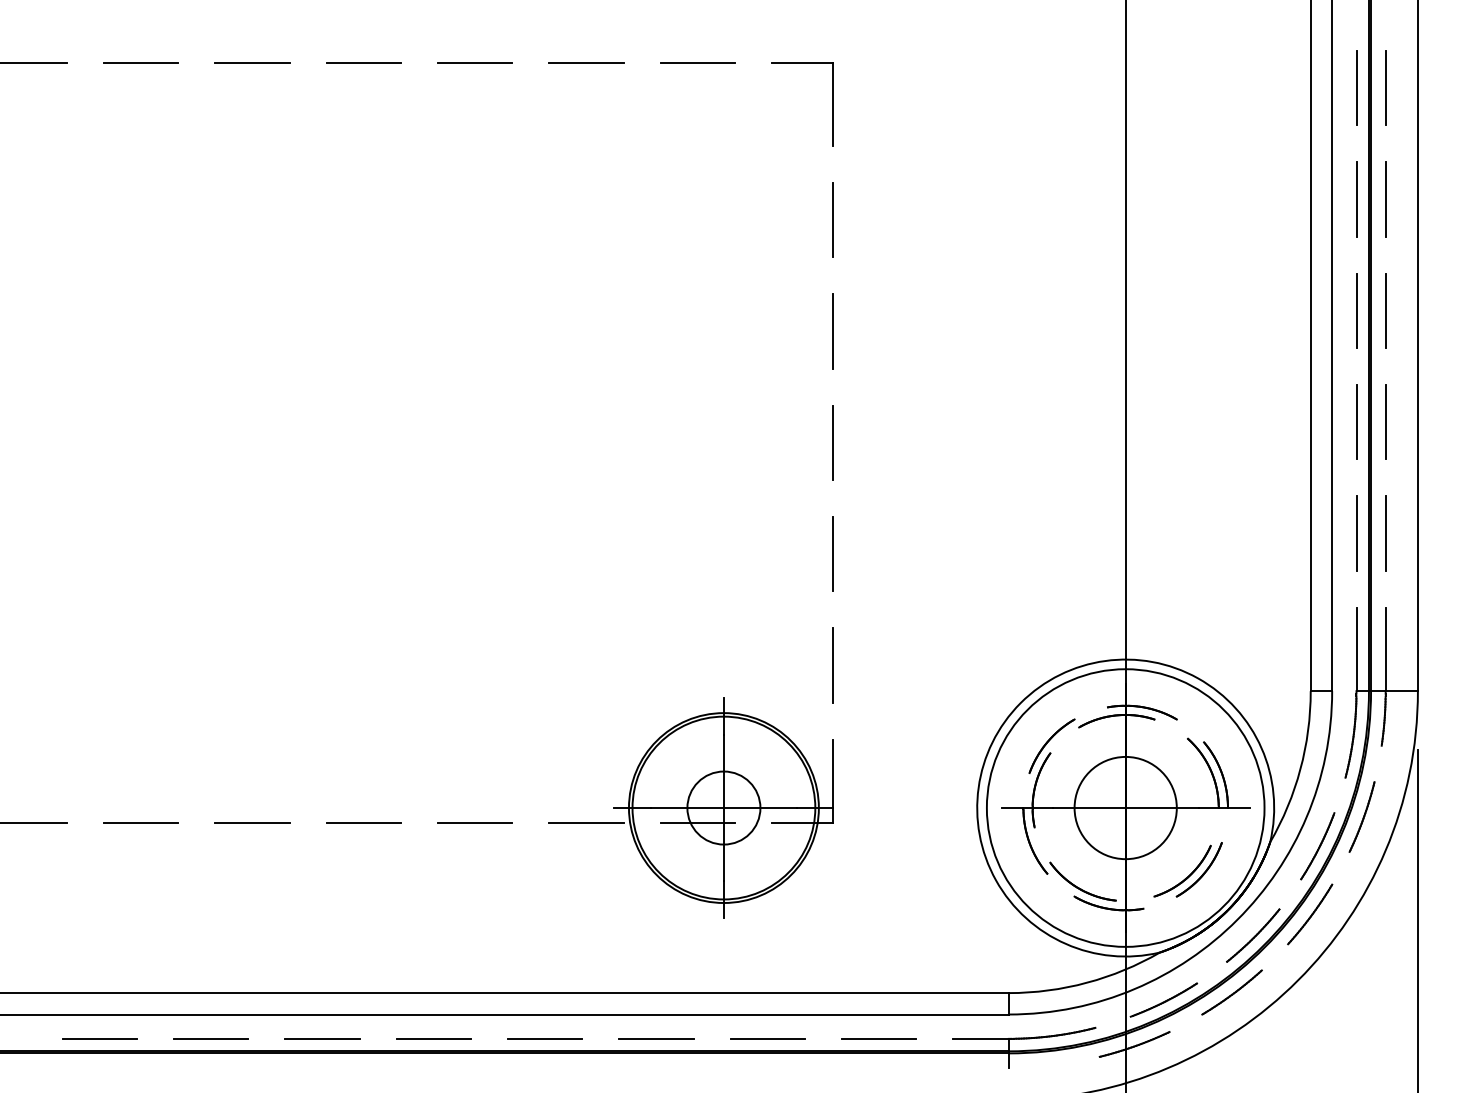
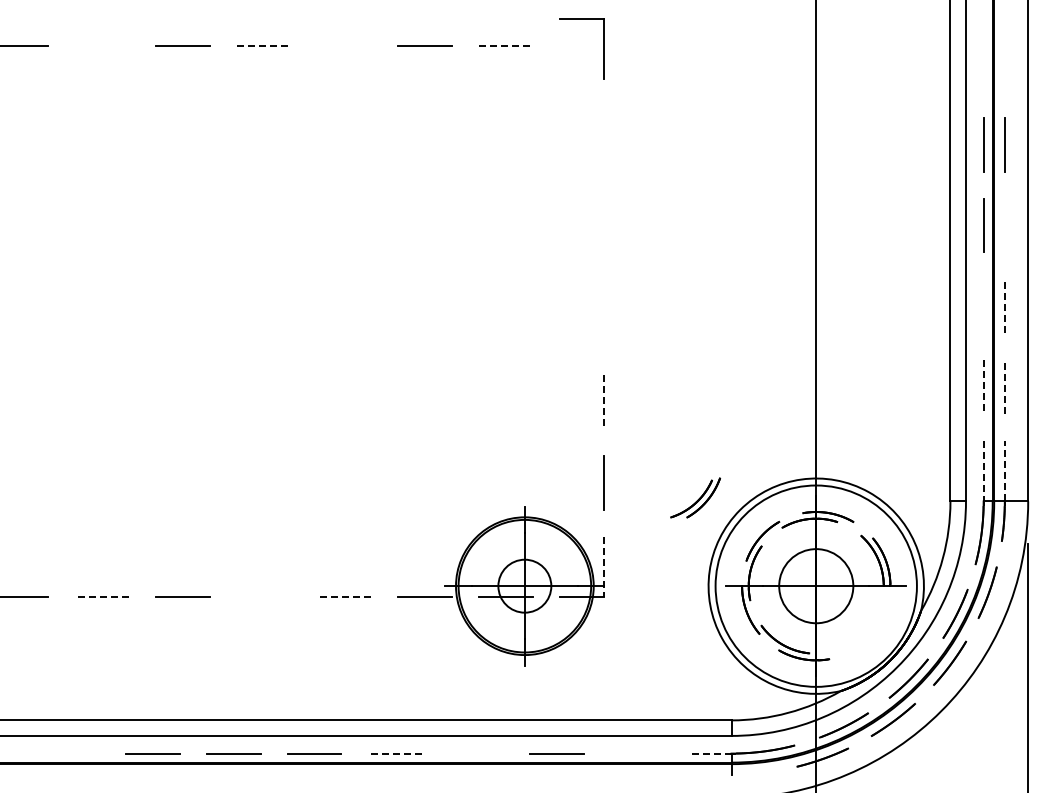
line: (141, 62) -> (102, 45), removed
line: (363, 62) -> (263, 45), solid -> dashed
line: (475, 62) -> (344, 45), removed
line: (698, 62) -> (506, 45), solid -> dashed
line: (1356, 88) -> (983, 64), removed
line: (1385, 88) -> (1004, 64), removed
part: (832, 103) -> (603, 48), moved
line: (832, 219) -> (603, 159), removed
line: (1385, 310) -> (1004, 225), removed
line: (833, 331) -> (604, 240), removed
line: (1356, 422) -> (983, 306), removed
line: (1385, 422) -> (1004, 306), solid -> dashed
line: (832, 441) -> (603, 320), removed
line: (1356, 534) -> (983, 387), solid -> dashed
line: (1385, 534) -> (1004, 387), solid -> dashed
line: (833, 554) -> (604, 402), solid -> dashed
line: (1385, 648) -> (1004, 470), solid -> dashed
line: (1356, 649) -> (983, 471), solid -> dashed
line: (833, 782) -> (604, 567), solid -> dashed
line: (141, 822) -> (102, 596), solid -> dashed
line: (363, 822) -> (263, 596), removed
line: (475, 822) -> (344, 596), solid -> dashed
part: (1188, 869) -> (695, 497), moved
line: (100, 1038) -> (72, 753), removed
line: (545, 1038) -> (395, 753), solid -> dashed
line: (655, 1038) -> (475, 753), removed
line: (879, 1038) -> (637, 753), removed
line: (979, 1038) -> (710, 753), solid -> dashed

